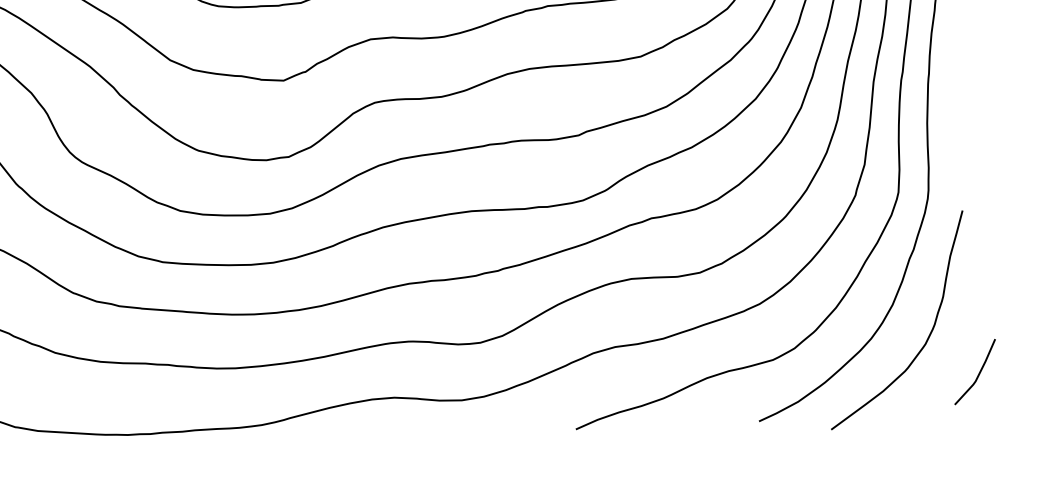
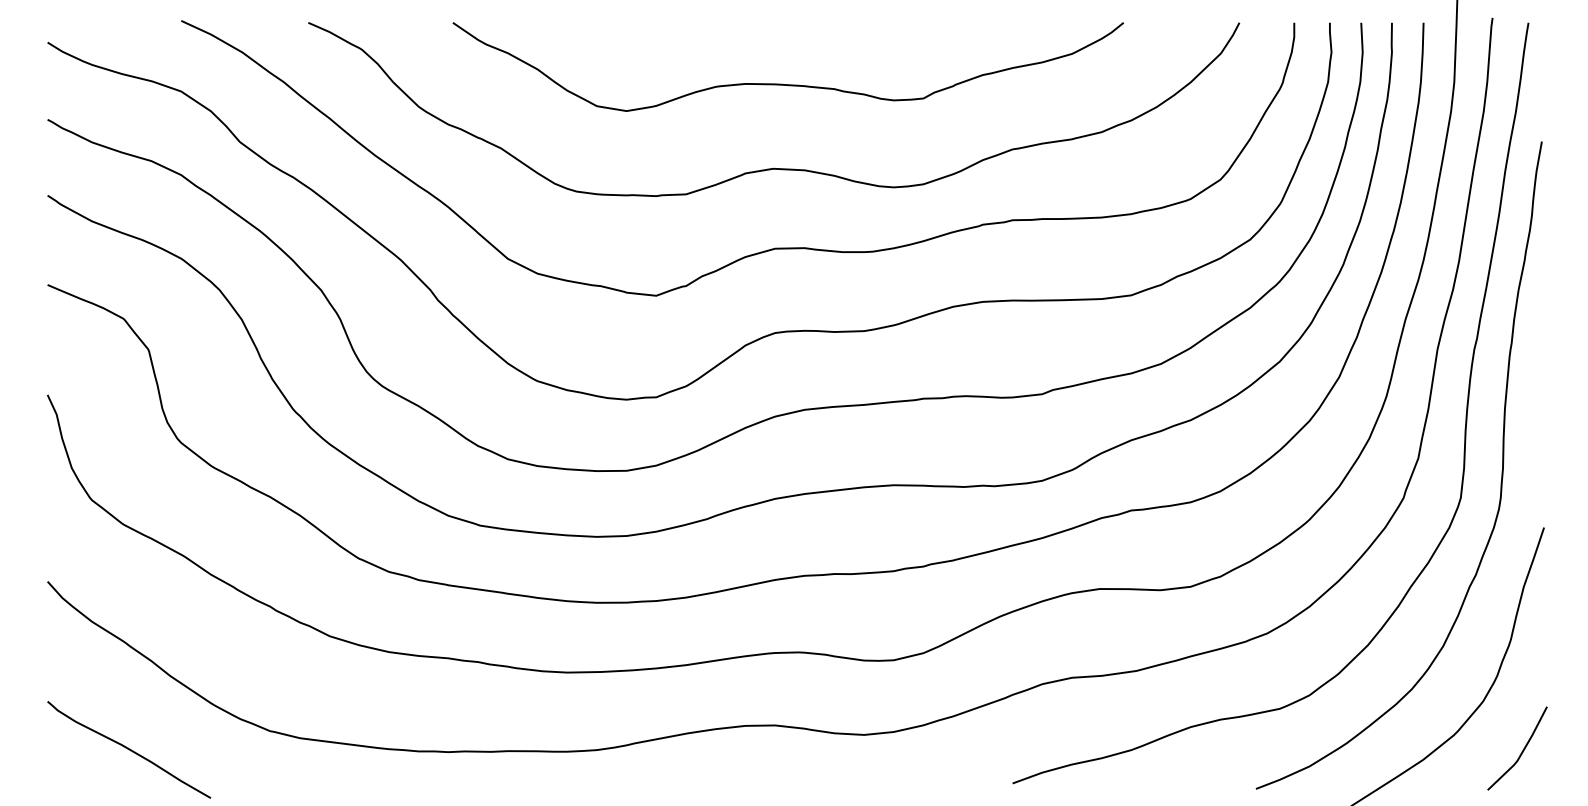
line: (978, 374) -> (1521, 751), moved

